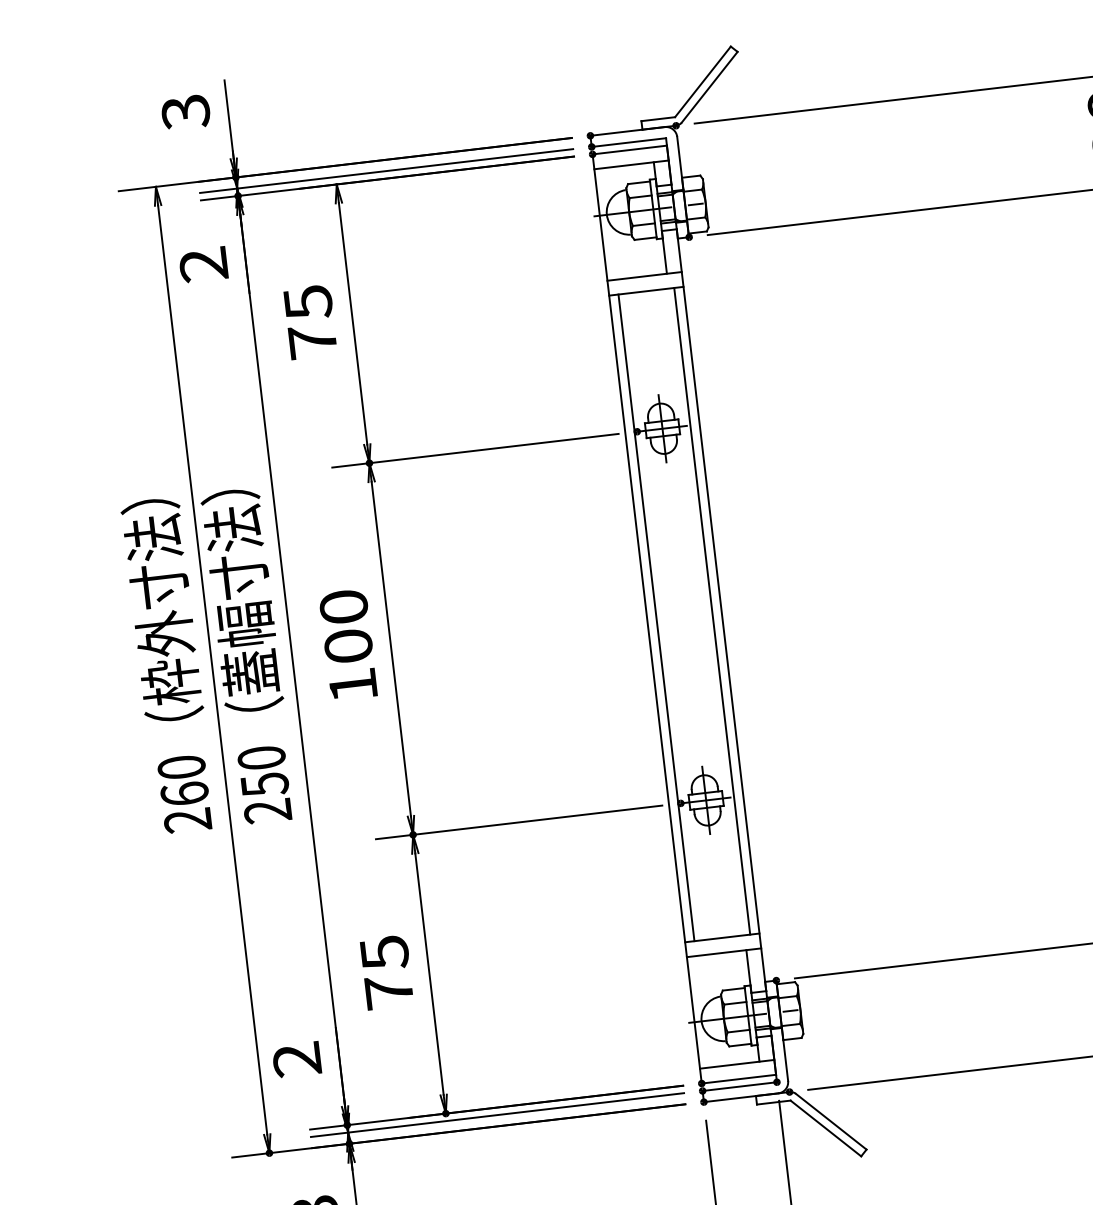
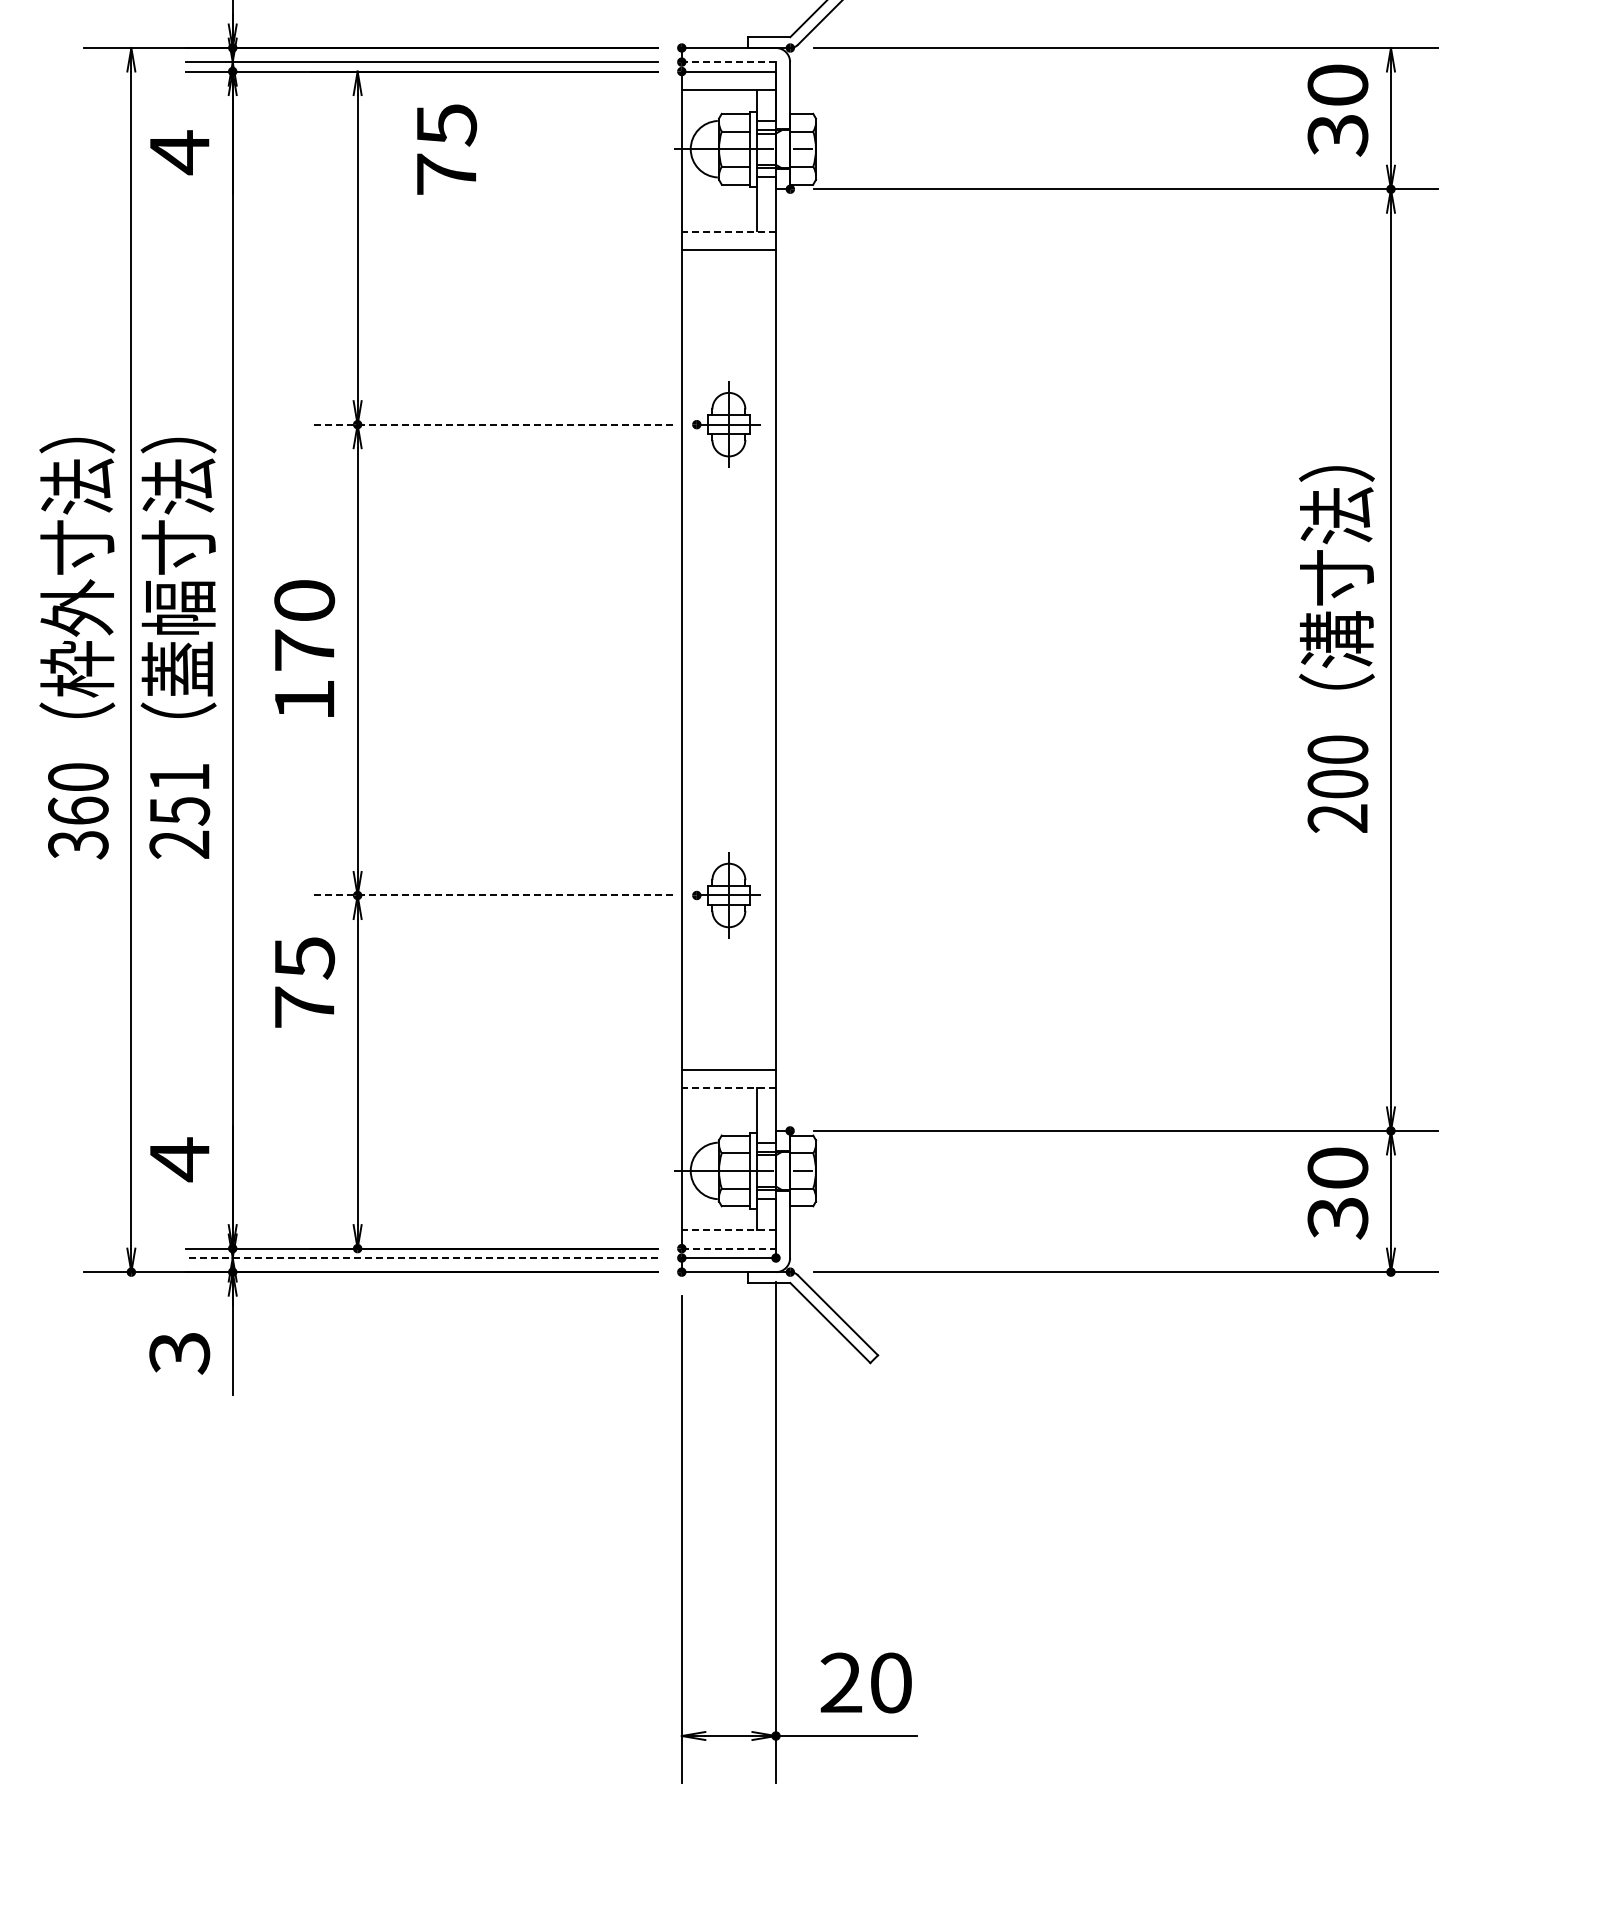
line: (628, 142) -> (728, 62), solid -> dashed
text: (203, 264) -> (179, 152), 2 -> 4
line: (644, 276) -> (728, 231), solid -> dashed
text: (311, 321) -> (447, 149), moved
line: (475, 450) -> (491, 424), solid -> dashed
line: (712, 610) -> (764, 659), removed
line: (656, 617) -> (693, 659), removed
text: (348, 645) -> (304, 649), 100 -> 170
text: (261, 757) -> (179, 776), 250 -> 251
text: (188, 820) -> (78, 844), 260 -> 360
line: (518, 822) -> (491, 895), solid -> dashed
line: (723, 952) -> (728, 1088), solid -> dashed
text: (387, 972) -> (305, 982), moved
text: (296, 1059) -> (179, 1159), 2 -> 4
line: (736, 1064) -> (728, 1229), solid -> dashed
line: (739, 1079) -> (729, 1248), solid -> dashed
line: (497, 1115) -> (421, 1258), solid -> dashed

